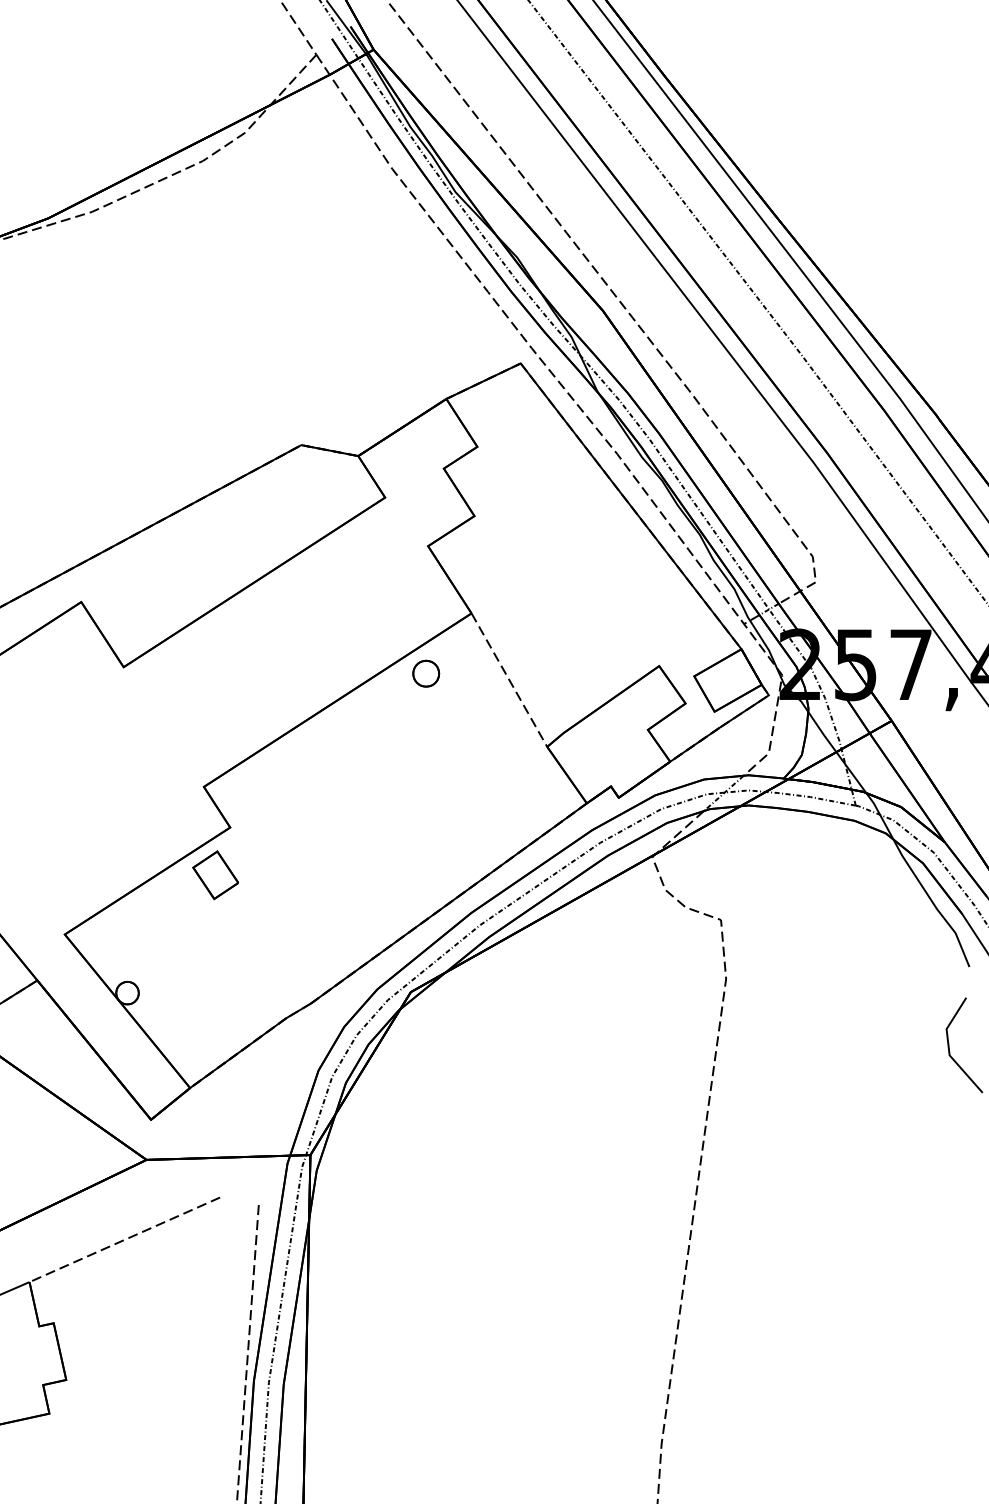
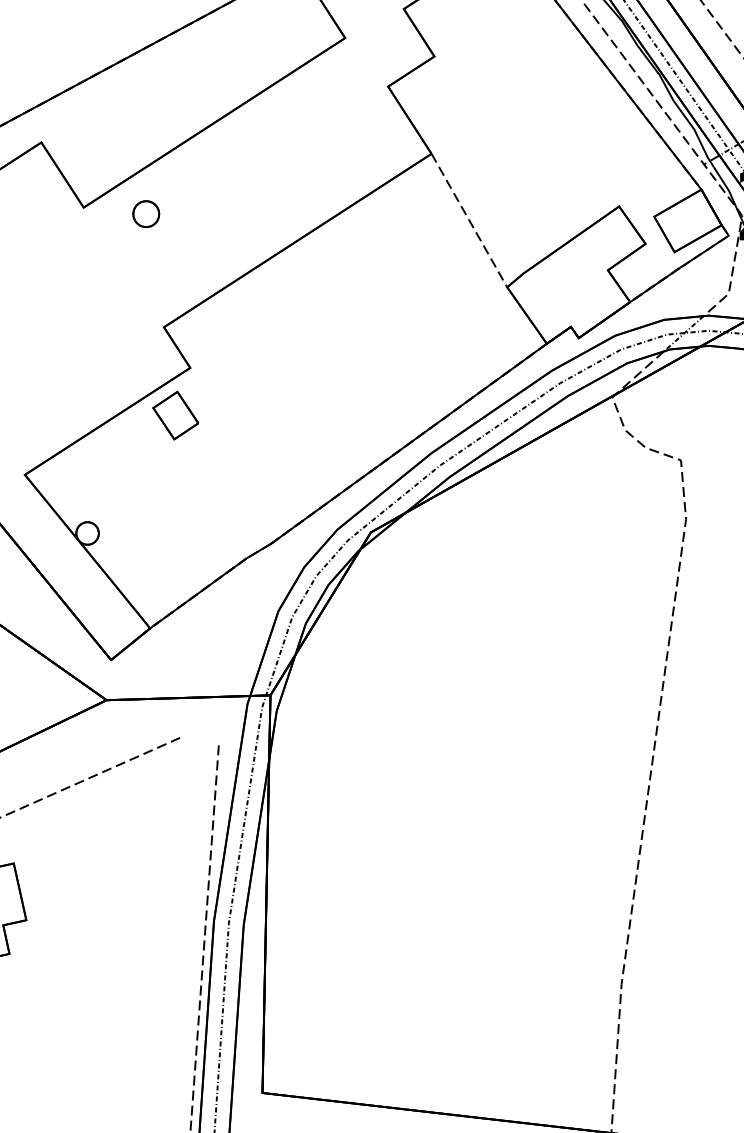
part: (426, 673) -> (146, 213), moved

